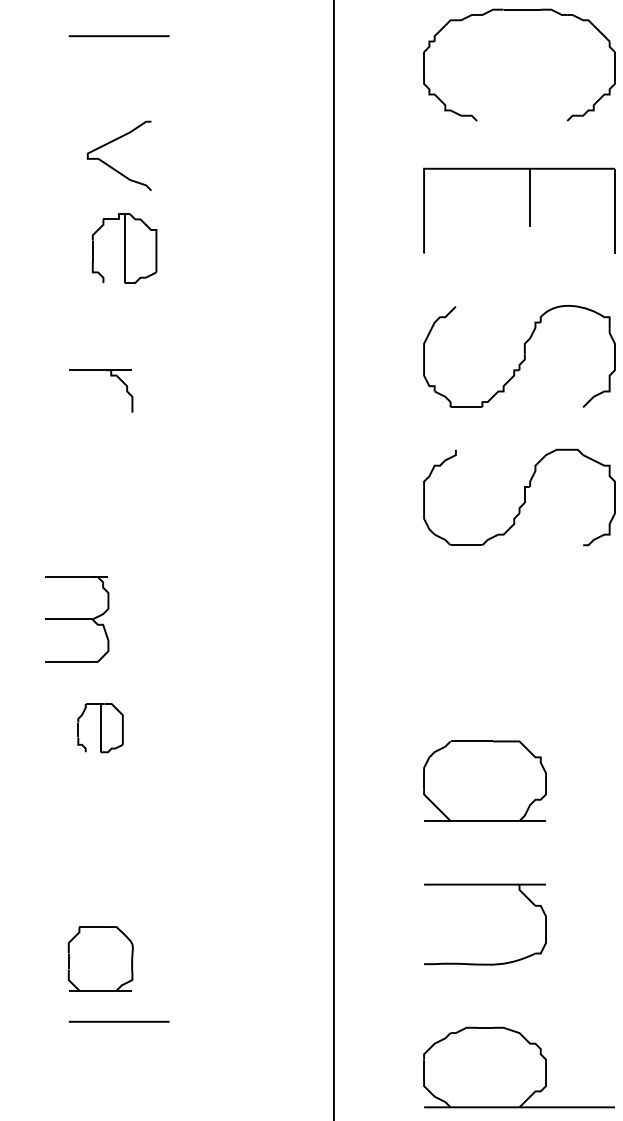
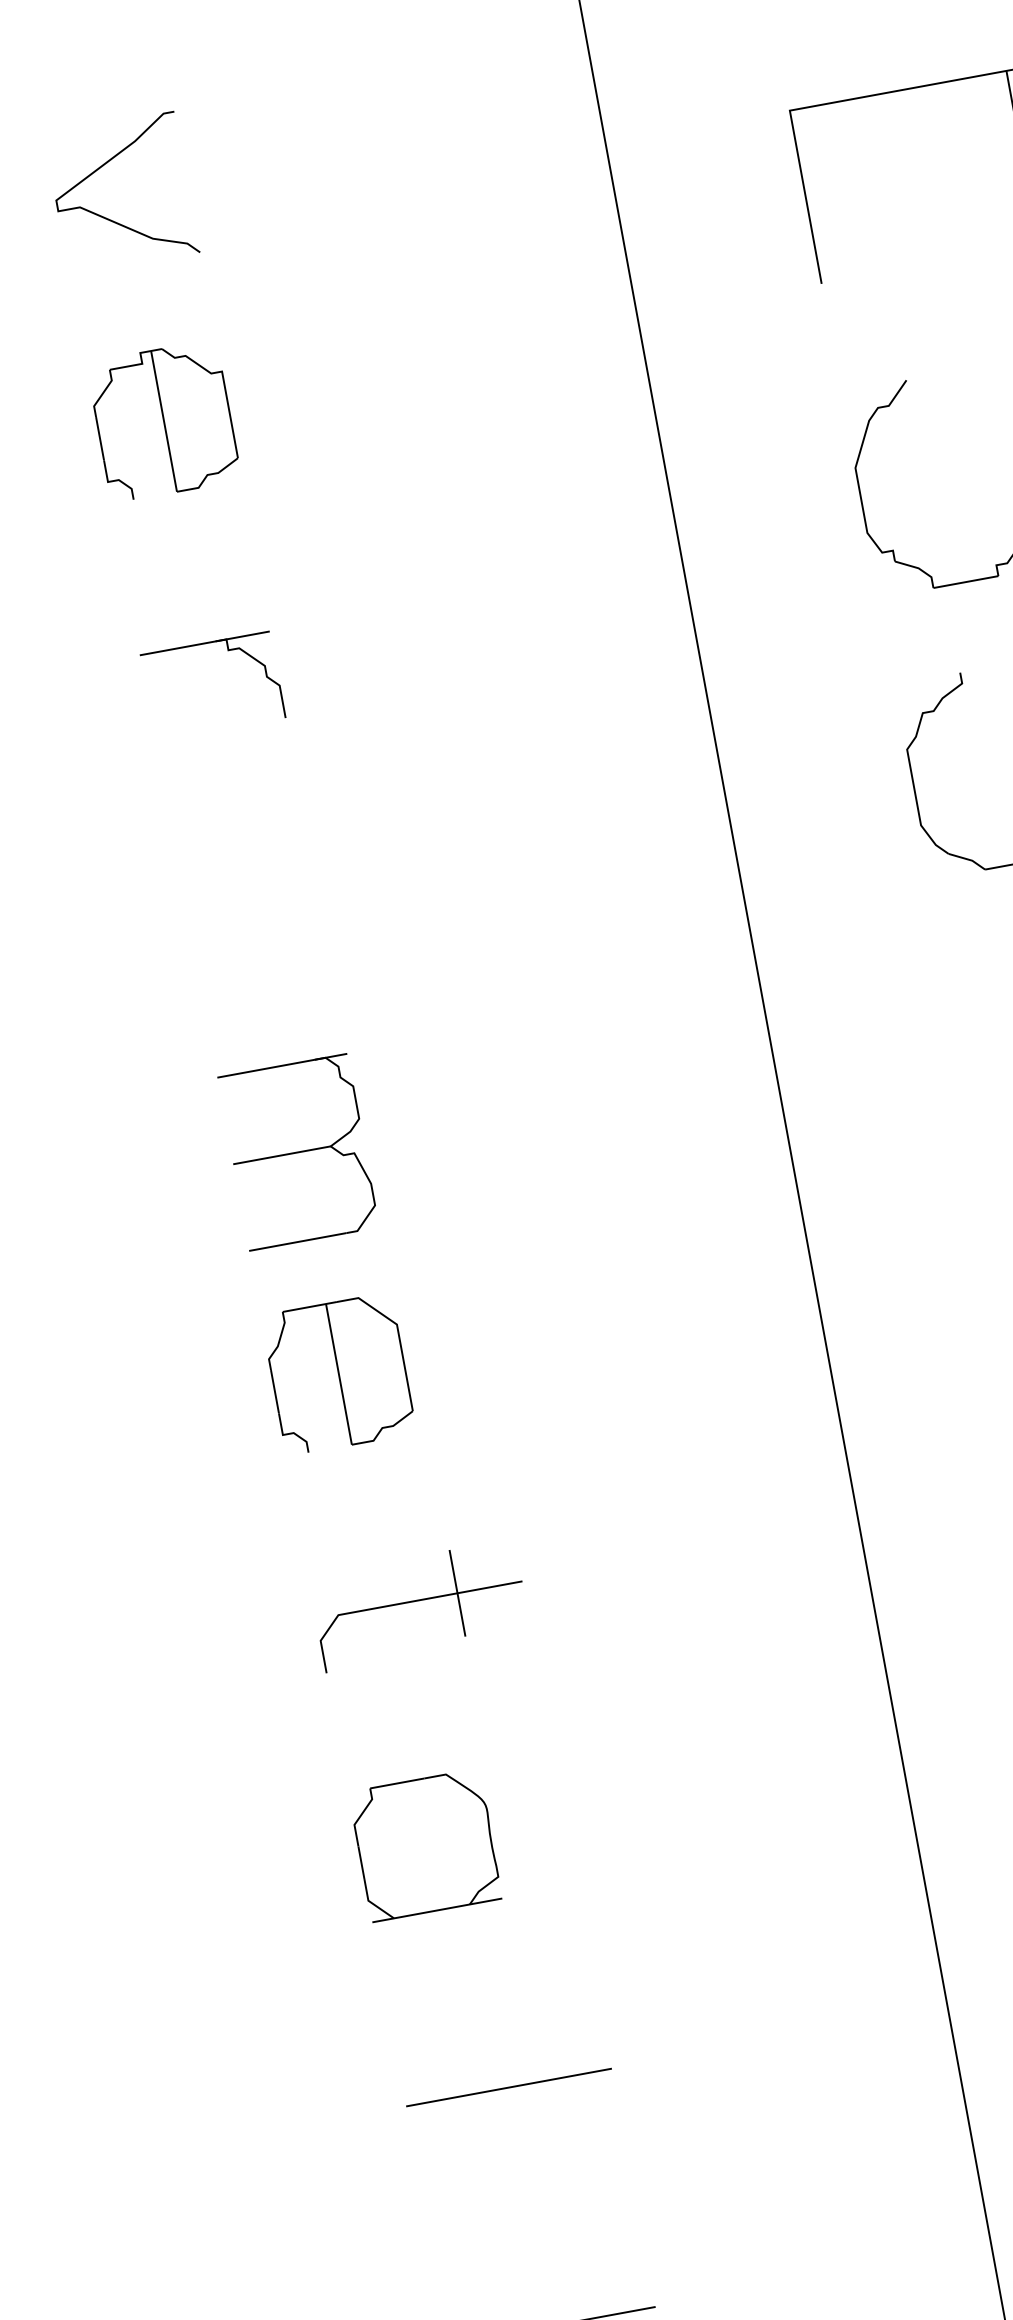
curve: (110, 165) -> (107, 216), moved
part: (124, 248) -> (163, 421), moved
part: (77, 619) -> (300, 1152), moved
part: (100, 727) -> (338, 1373), size x1.43
part: (118, 844) -> (419, 1605), added
line: (118, 1021) -> (507, 2087), moved

